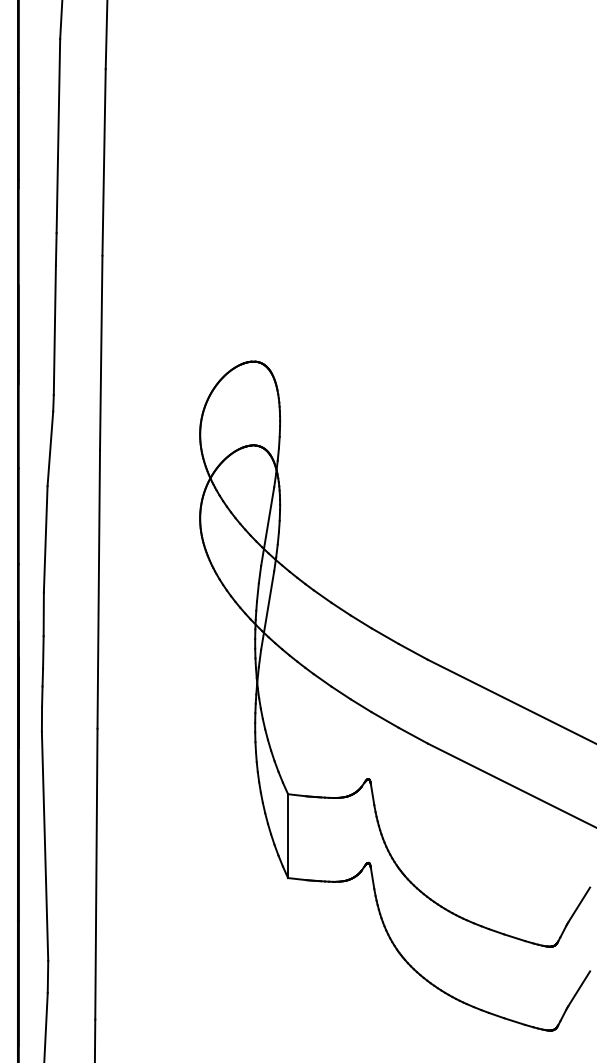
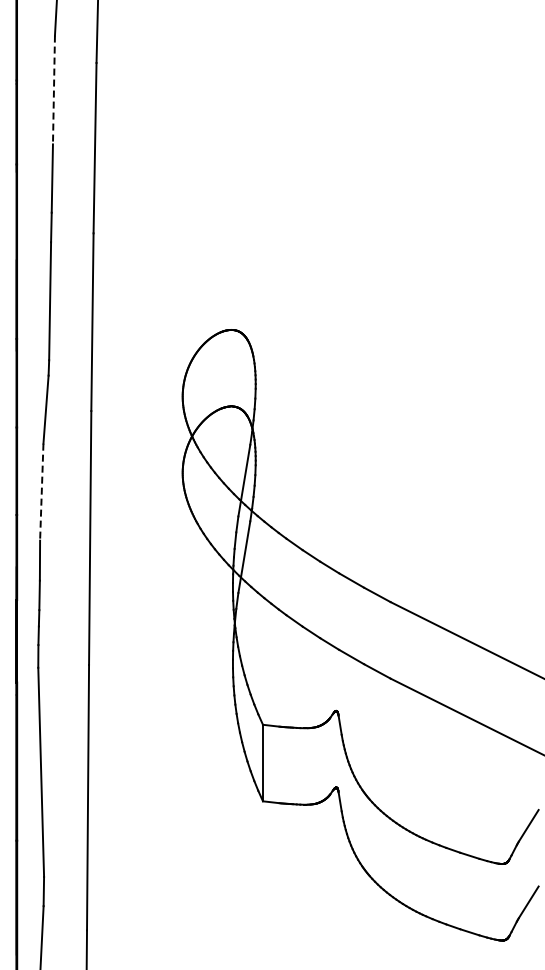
line: (58, 99) -> (53, 90), solid -> dashed
line: (45, 539) -> (41, 492), solid -> dashed

